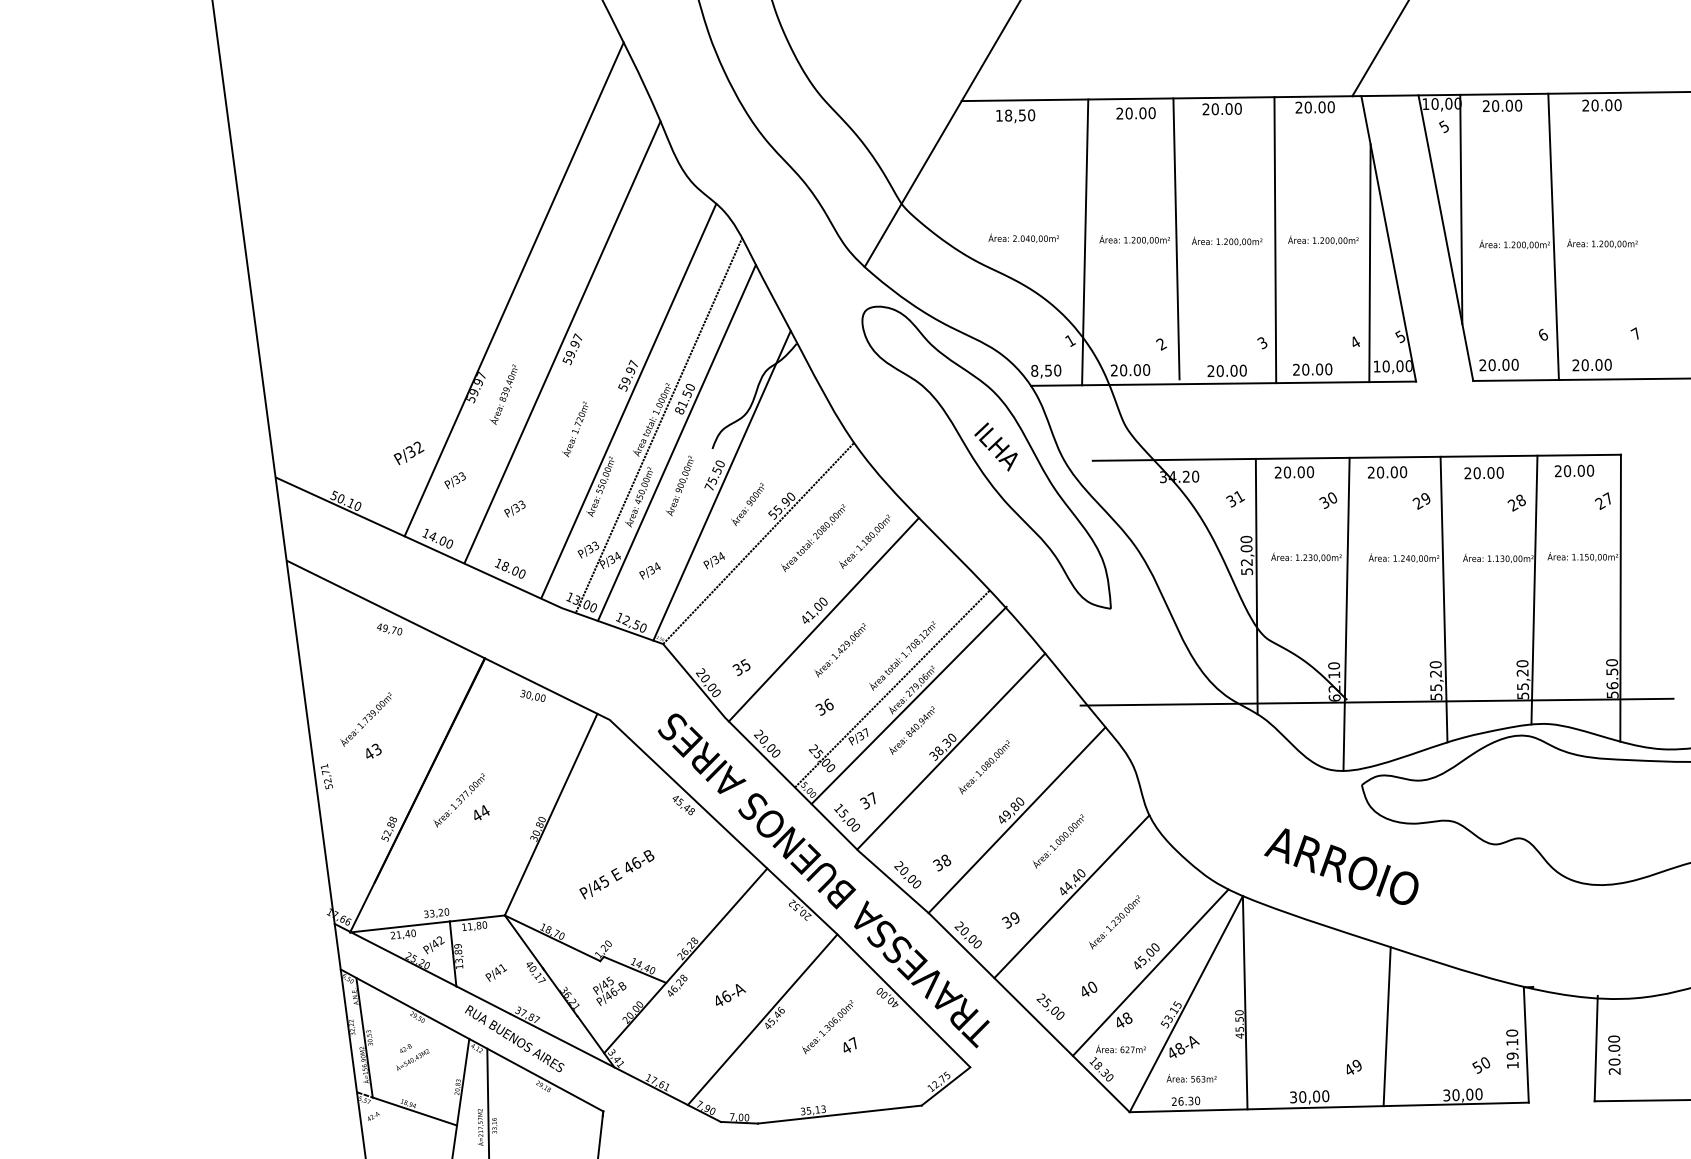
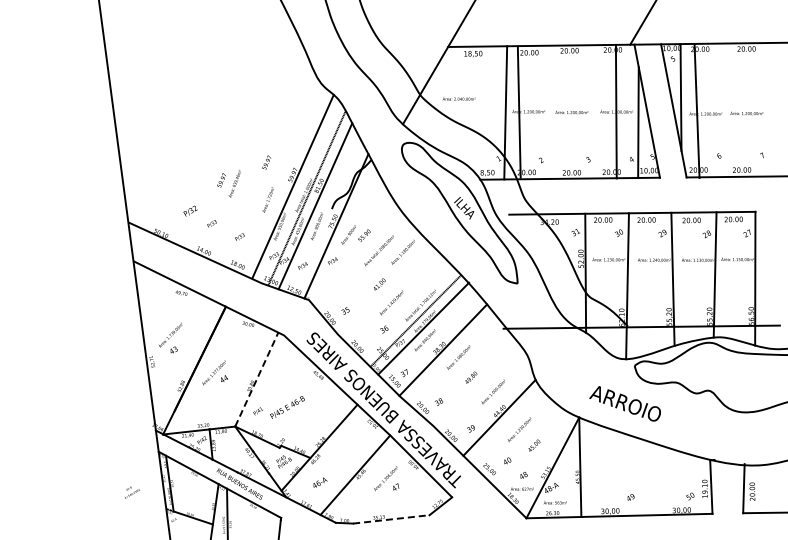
text: (1022, 237) -> (458, 98), moved
line: (1174, 237) -> (518, 111), moved
line: (1552, 237) -> (696, 111), moved
line: (1273, 239) -> (615, 111), moved
line: (514, 288) -> (239, 134), removed
line: (561, 342) -> (261, 159), removed
line: (758, 544) -> (353, 253), removed
line: (822, 619) -> (383, 288), removed
line: (550, 814) -> (256, 379), solid -> dashed
line: (1016, 818) -> (473, 381), removed
text: (494, 973) -> (257, 411), moved
line: (1149, 973) -> (535, 453), removed
text: (730, 994) -> (320, 482), moved
line: (1387, 1026) -> (646, 478), removed
text: (413, 1056) -> (132, 492), moved
line: (840, 1114) -> (391, 519), solid -> dashed

